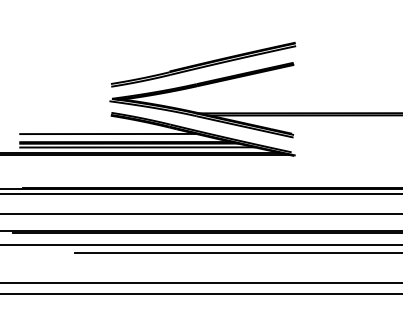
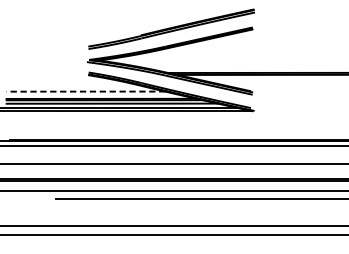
line: (107, 134) -> (85, 92), solid -> dashed

